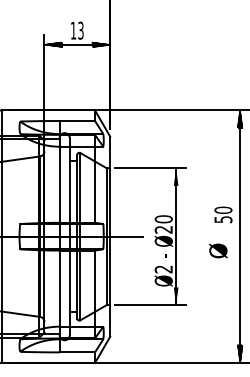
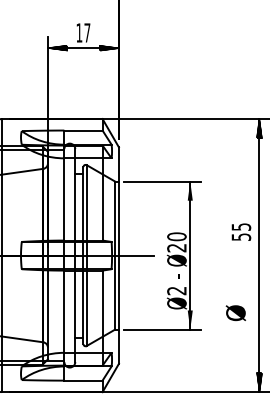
text: (80, 30) -> (86, 32), 13 -> 17
text: (223, 209) -> (241, 226), 50 -> 55
text: (218, 250) -> (236, 312), moved

